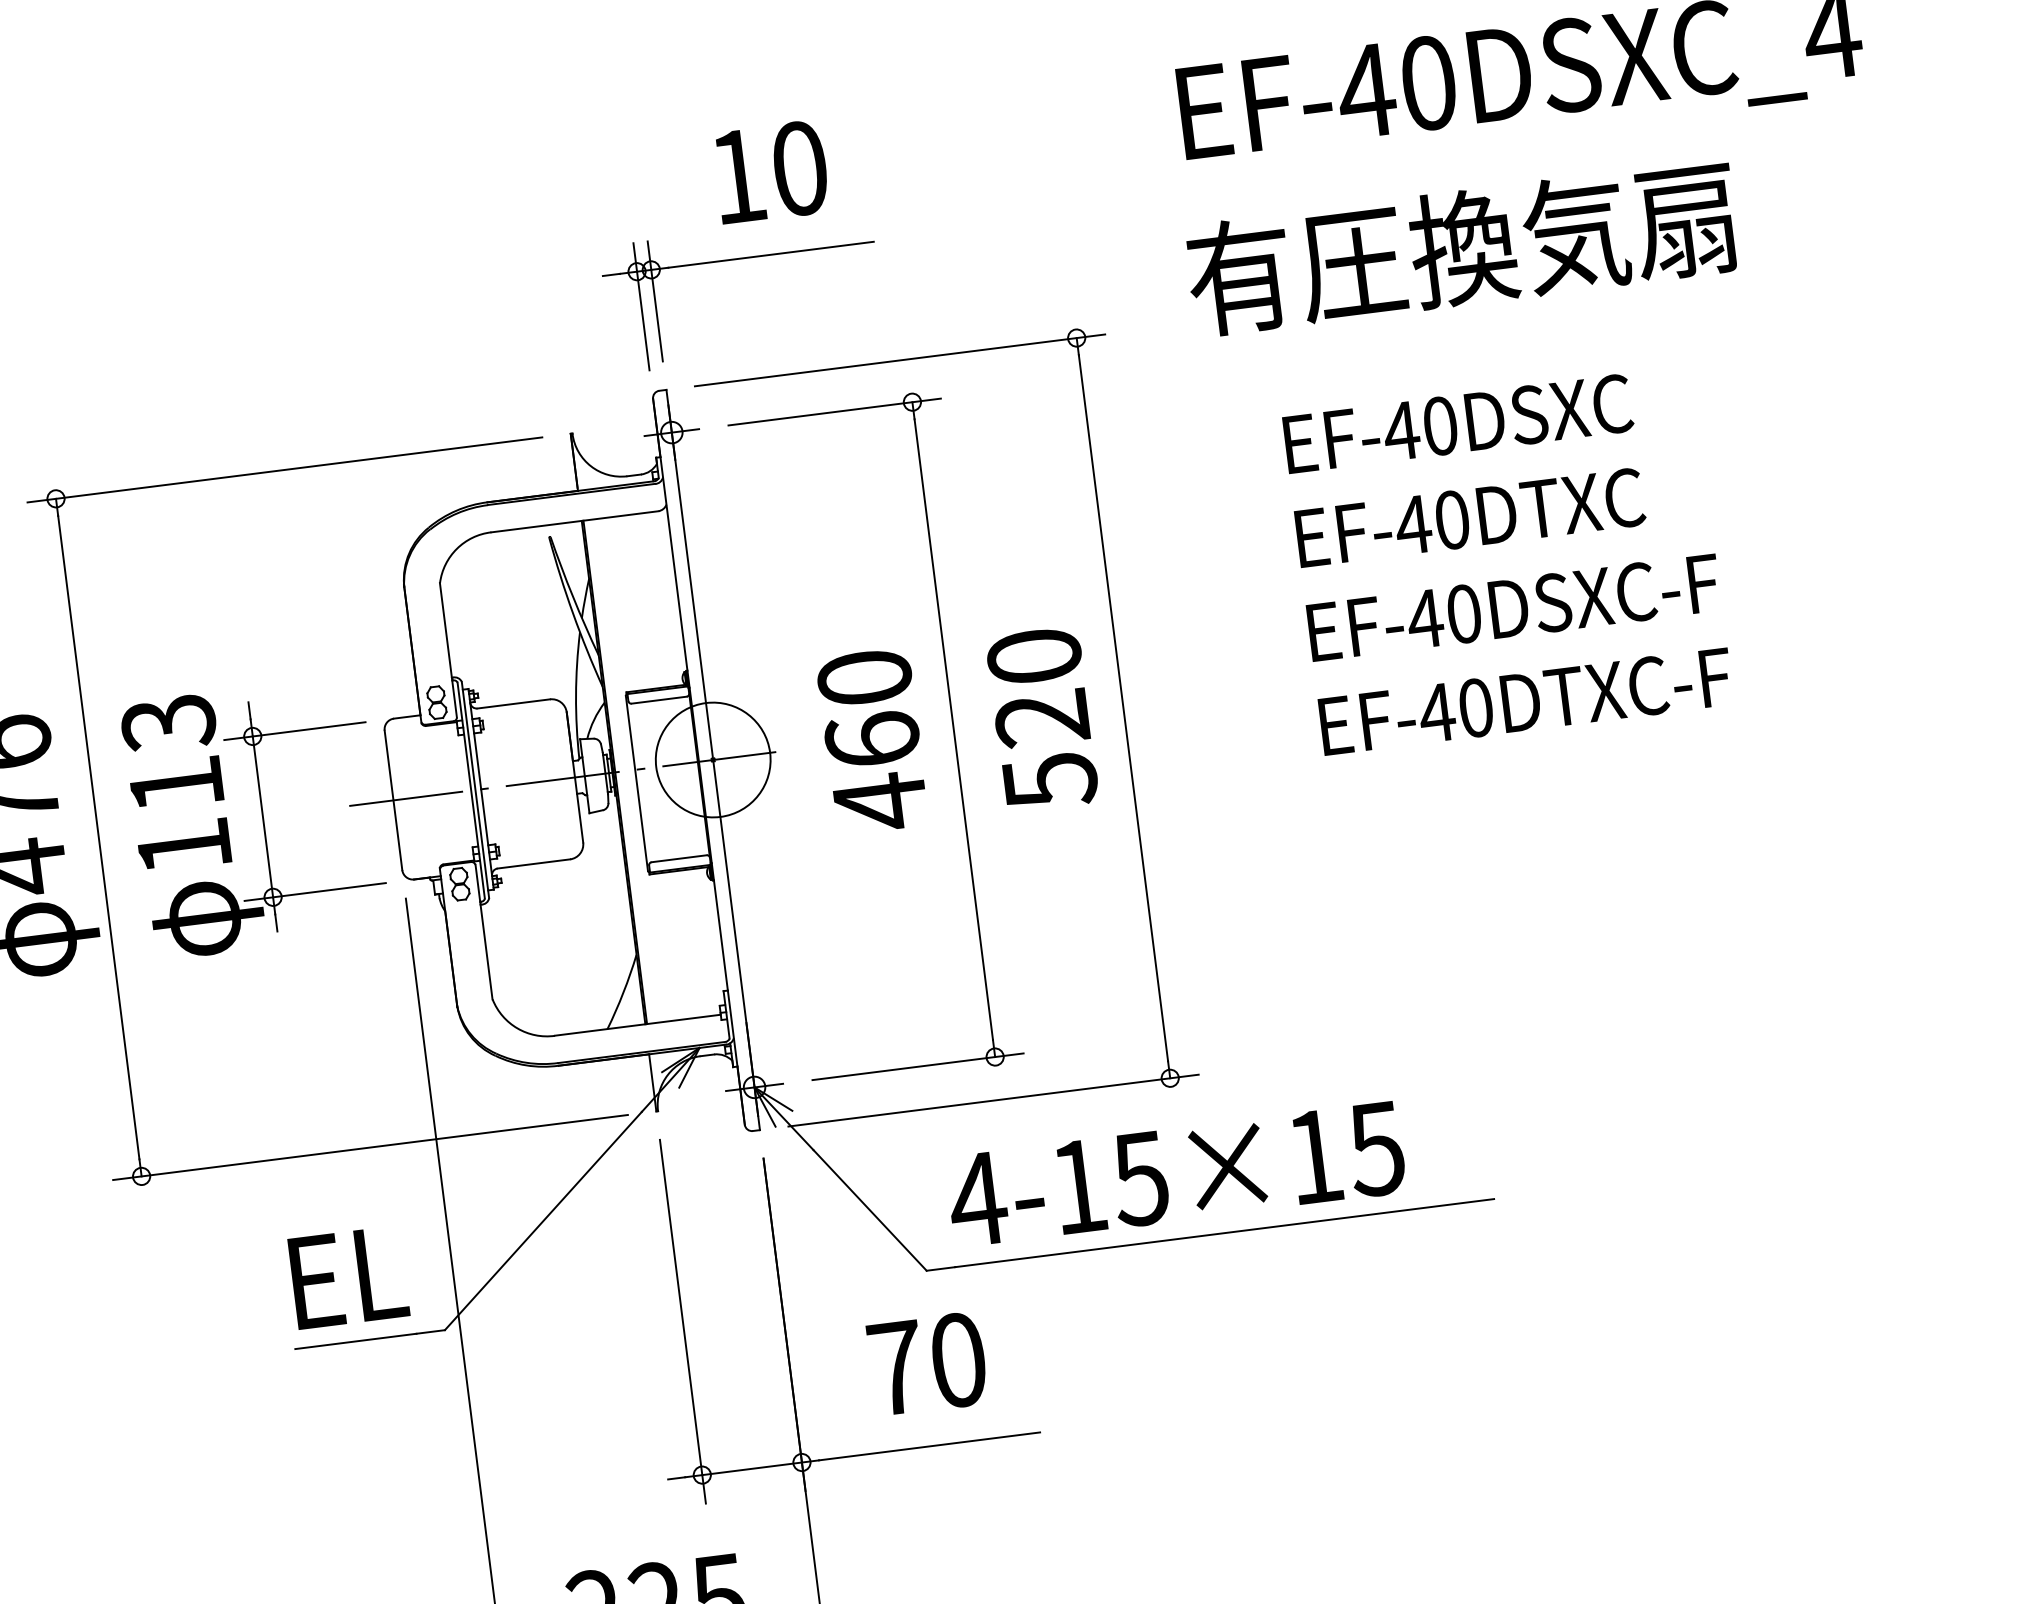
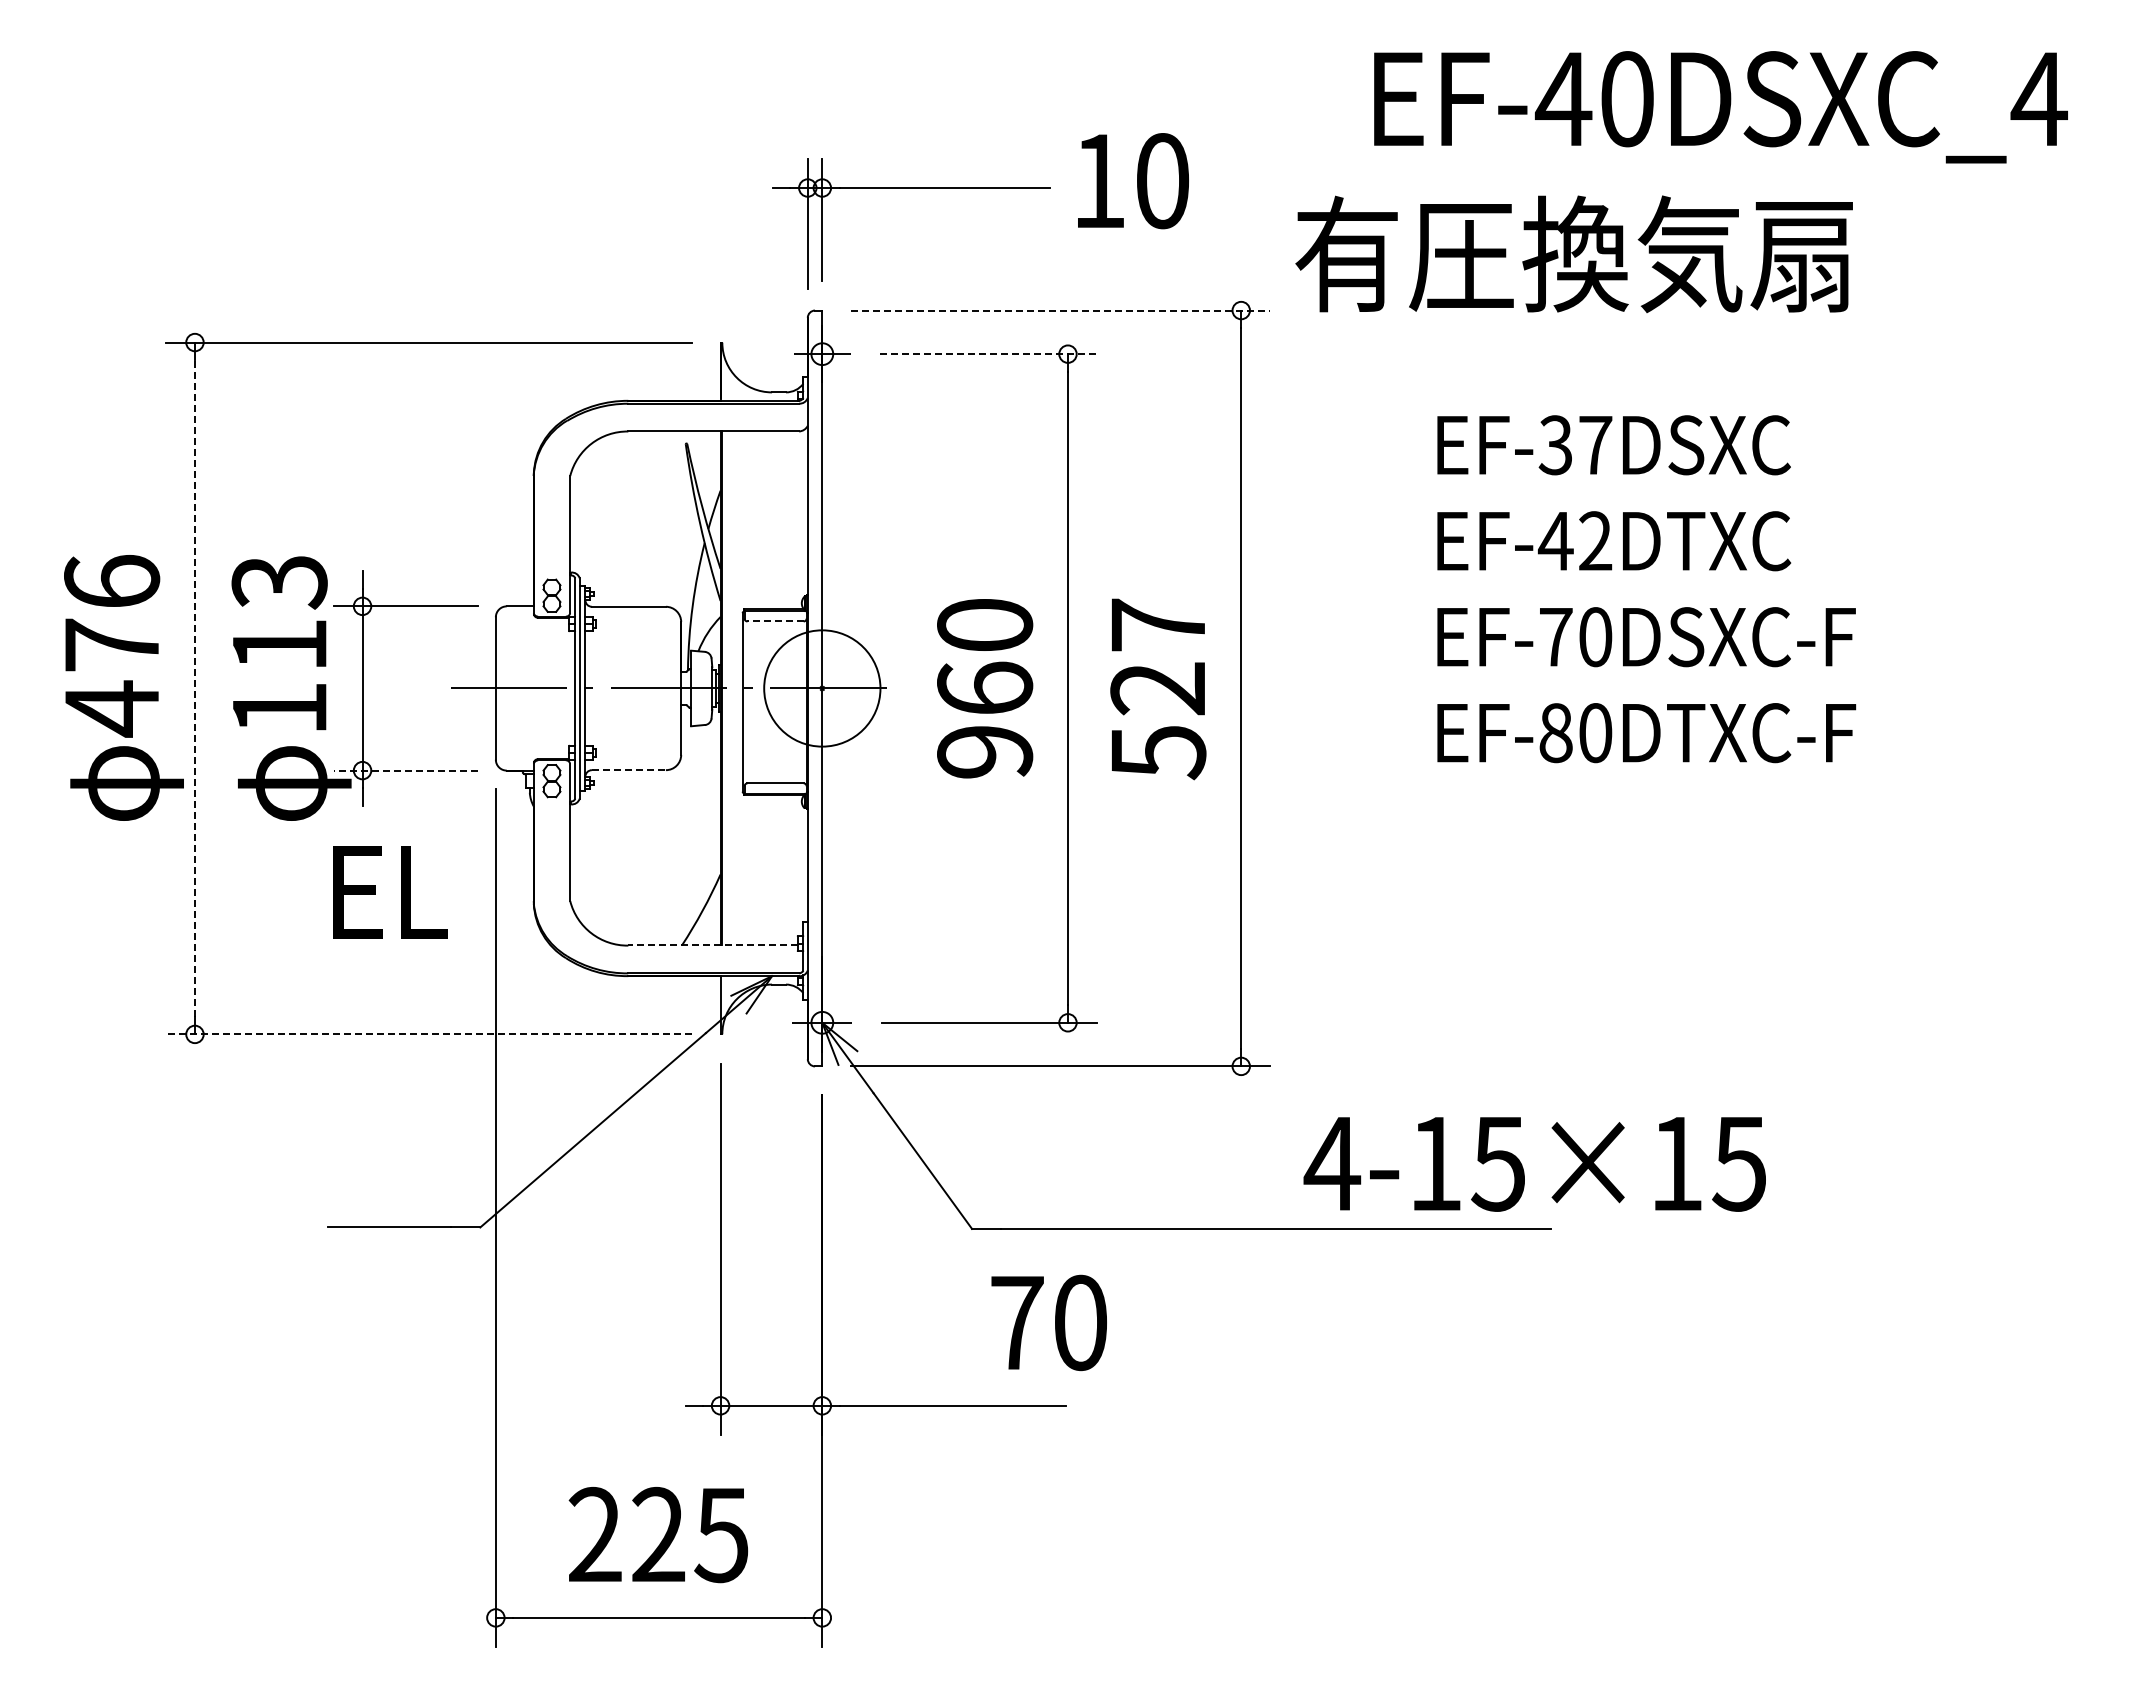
text: (771, 172) -> (1133, 181), moved
text: (1461, 247) -> (1573, 253), moved
line: (900, 360) -> (1061, 310), solid -> dashed
line: (835, 412) -> (989, 354), solid -> dashed
text: (1419, 429) -> (1574, 445), EF-40DSXC -> EF-37DSXC
text: (1452, 520) -> (1595, 541), EF-40DTXC -> EF-42DTXC
text: (1424, 619) -> (1555, 637), EF-40DSXC-F -> EF-70DSXC-F
text: (1034, 655) -> (1158, 624), 520 -> 527
line: (659, 700) -> (775, 621), solid -> dashed
text: (1436, 713) -> (1555, 733), EF-40DTXC-F -> EF-80DTXC-F
text: (880, 802) -> (985, 752), 460 -> 960
line: (98, 837) -> (194, 688), solid -> dashed
line: (533, 864) -> (628, 770), solid -> dashed
line: (315, 891) -> (405, 770), solid -> dashed
line: (637, 1025) -> (712, 945), solid -> dashed
line: (370, 1147) -> (428, 1034), solid -> dashed
text: (1175, 1175) -> (1534, 1164), moved
text: (348, 1277) -> (390, 892), moved
text: (926, 1363) -> (1048, 1322), moved

